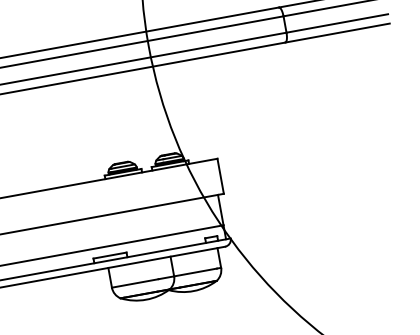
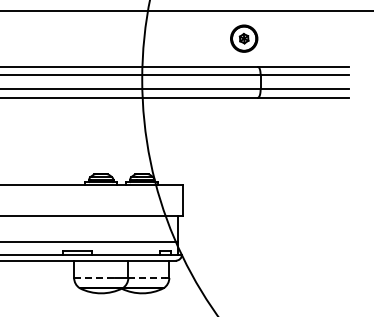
line: (195, 271) -> (147, 277), solid -> dashed
line: (135, 282) -> (94, 277), solid -> dashed

